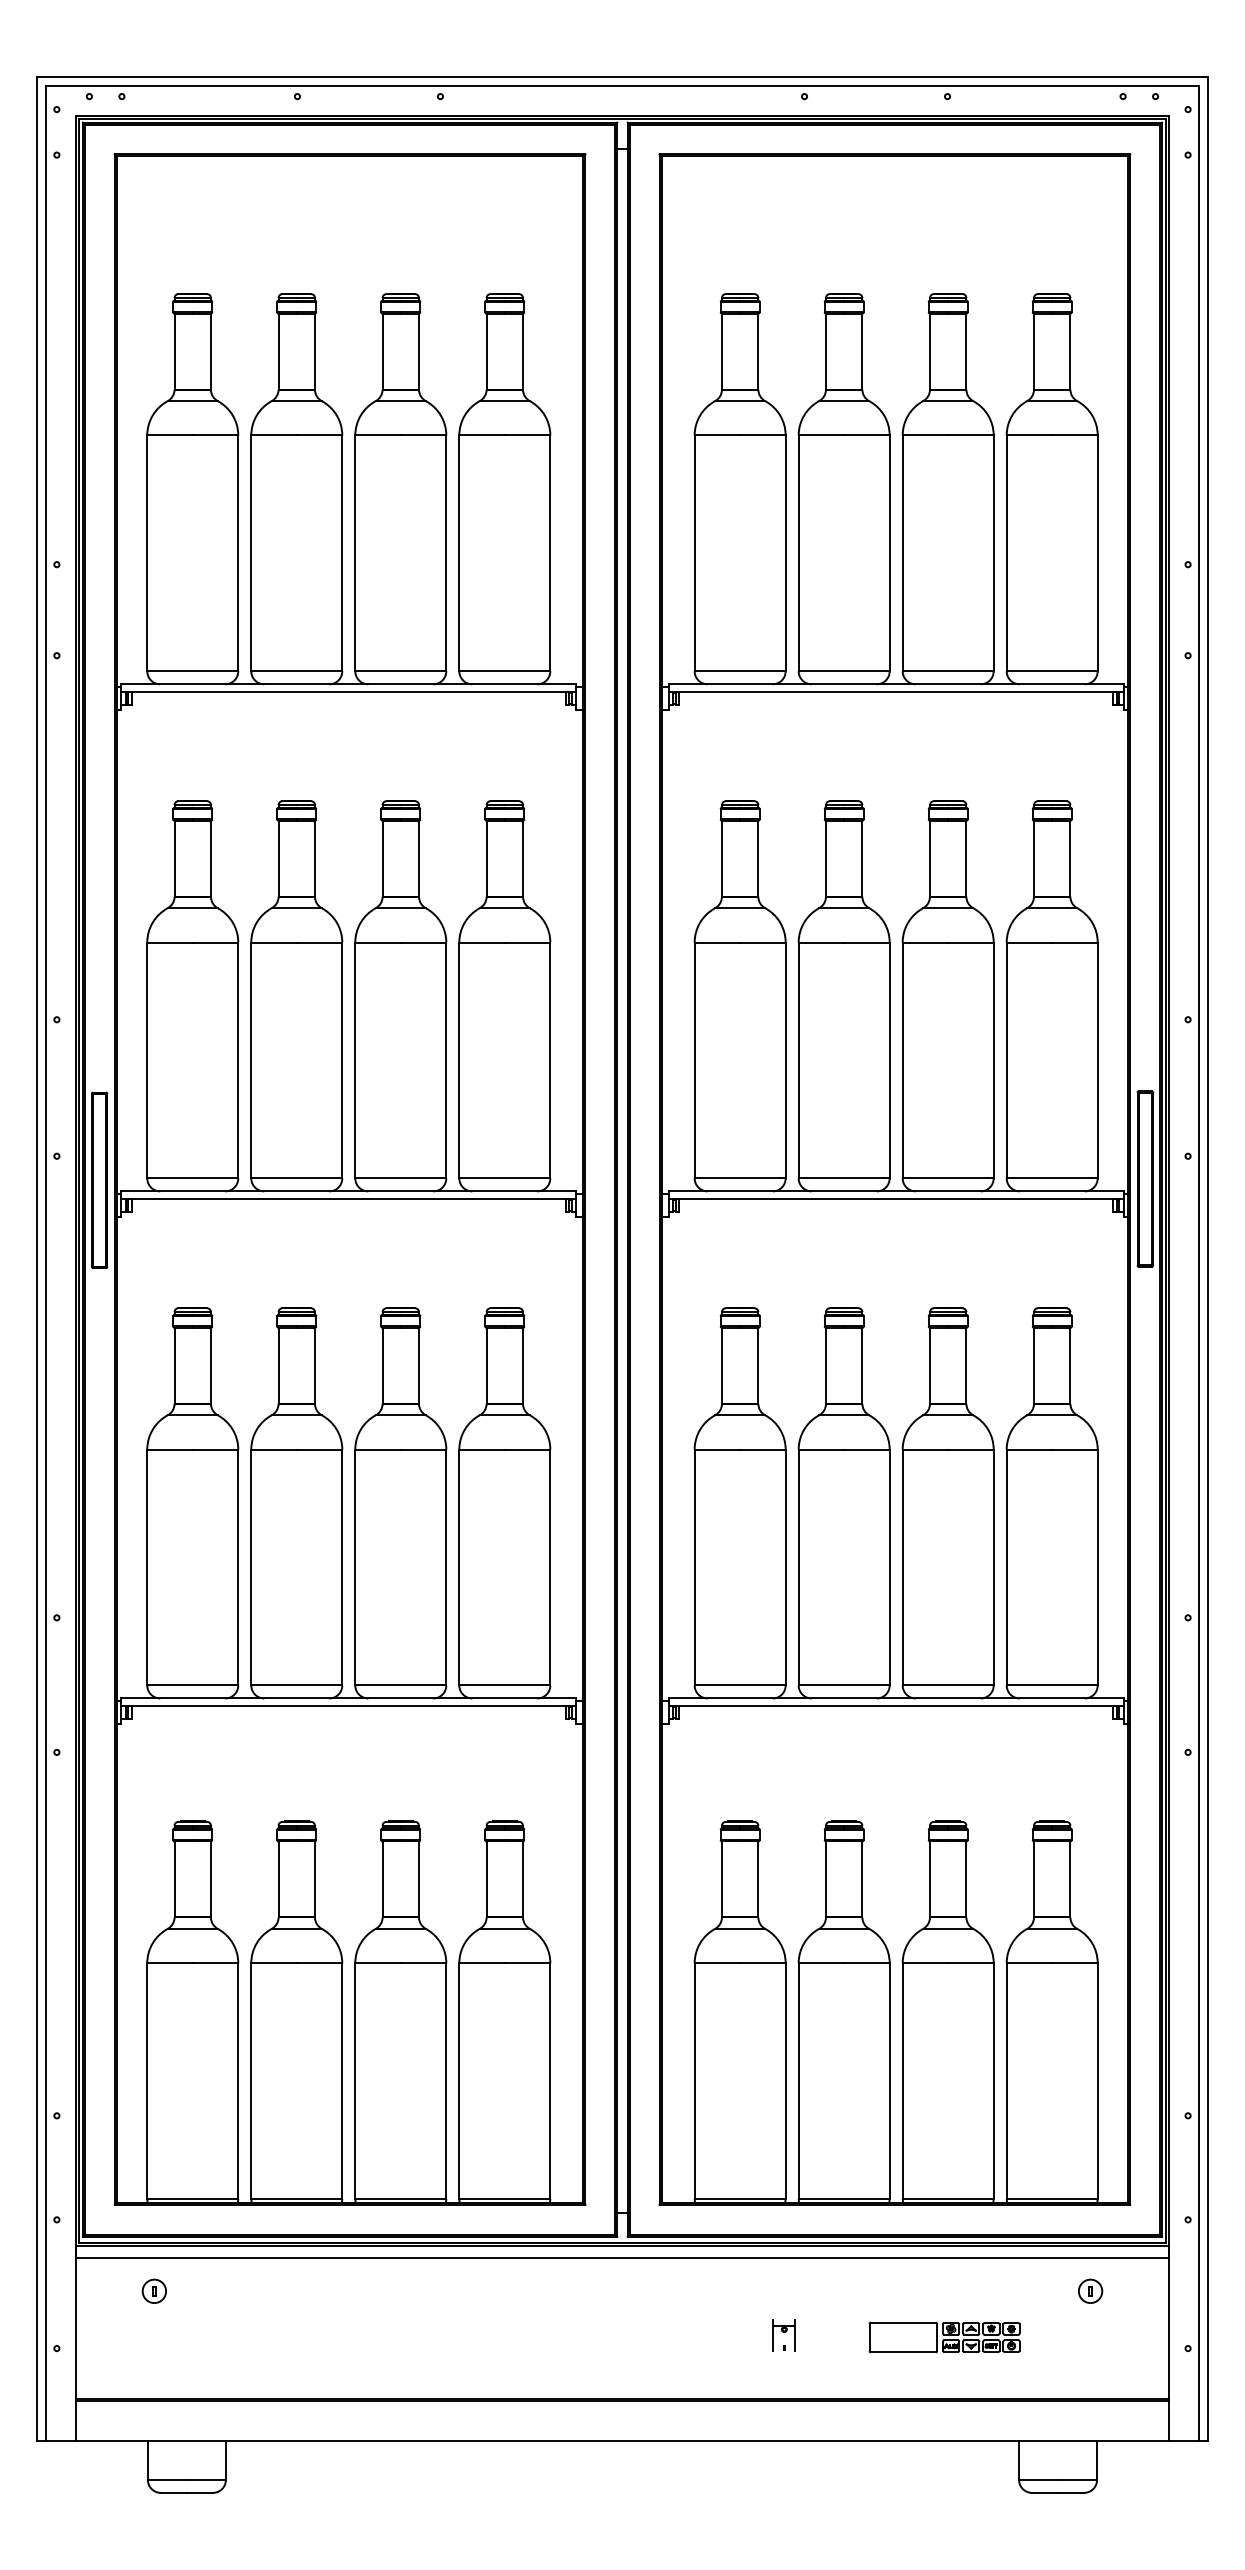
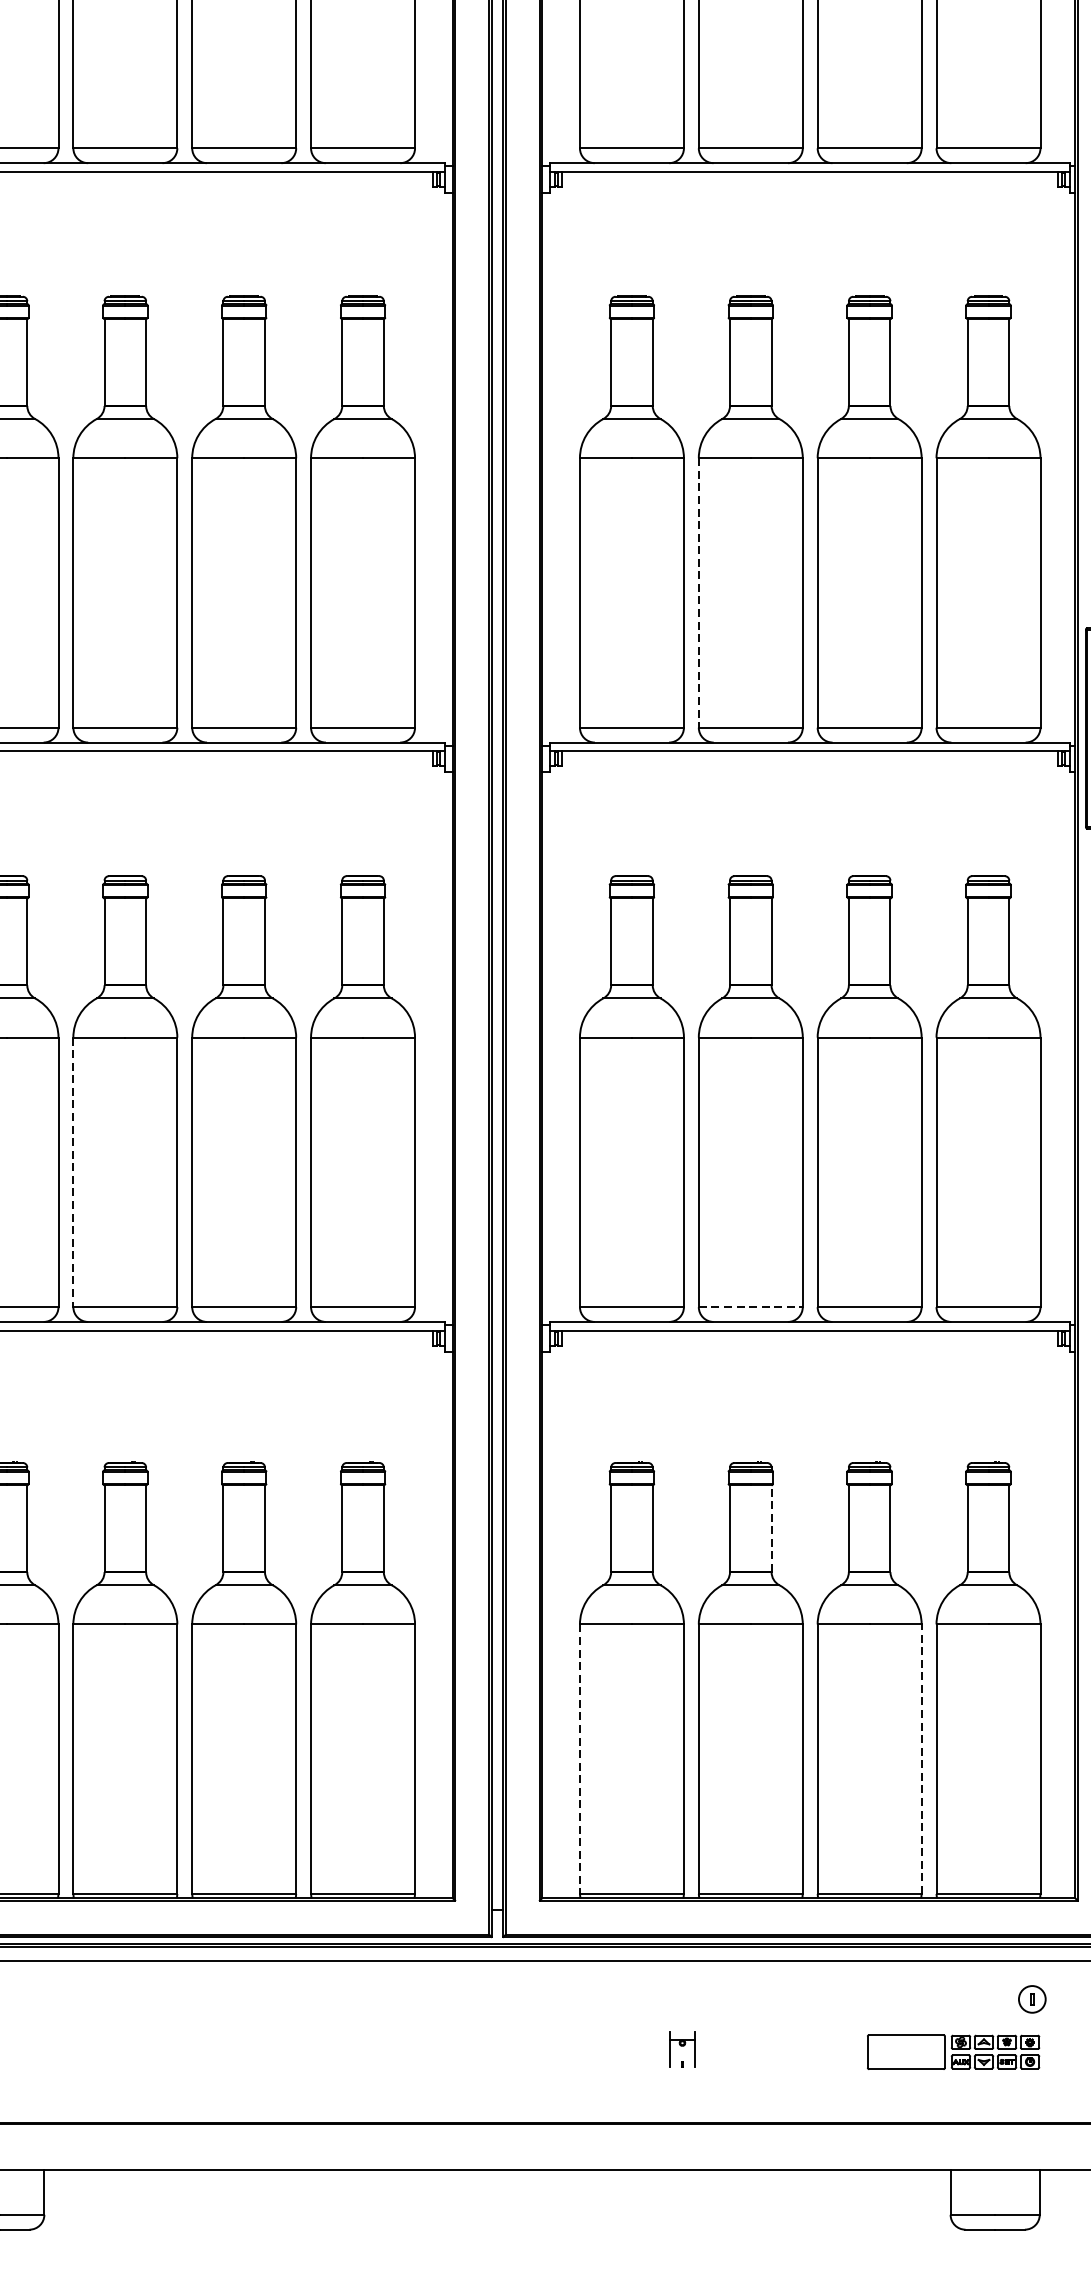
line: (798, 1060) -> (698, 593), solid -> dashed
line: (251, 1567) -> (73, 1172), solid -> dashed
line: (844, 1685) -> (751, 1307), solid -> dashed
line: (862, 1879) -> (771, 1528), solid -> dashed
line: (694, 2081) -> (579, 1759), solid -> dashed
line: (993, 2081) -> (921, 1759), solid -> dashed
part: (944, 2337) -> (953, 2052), moved

